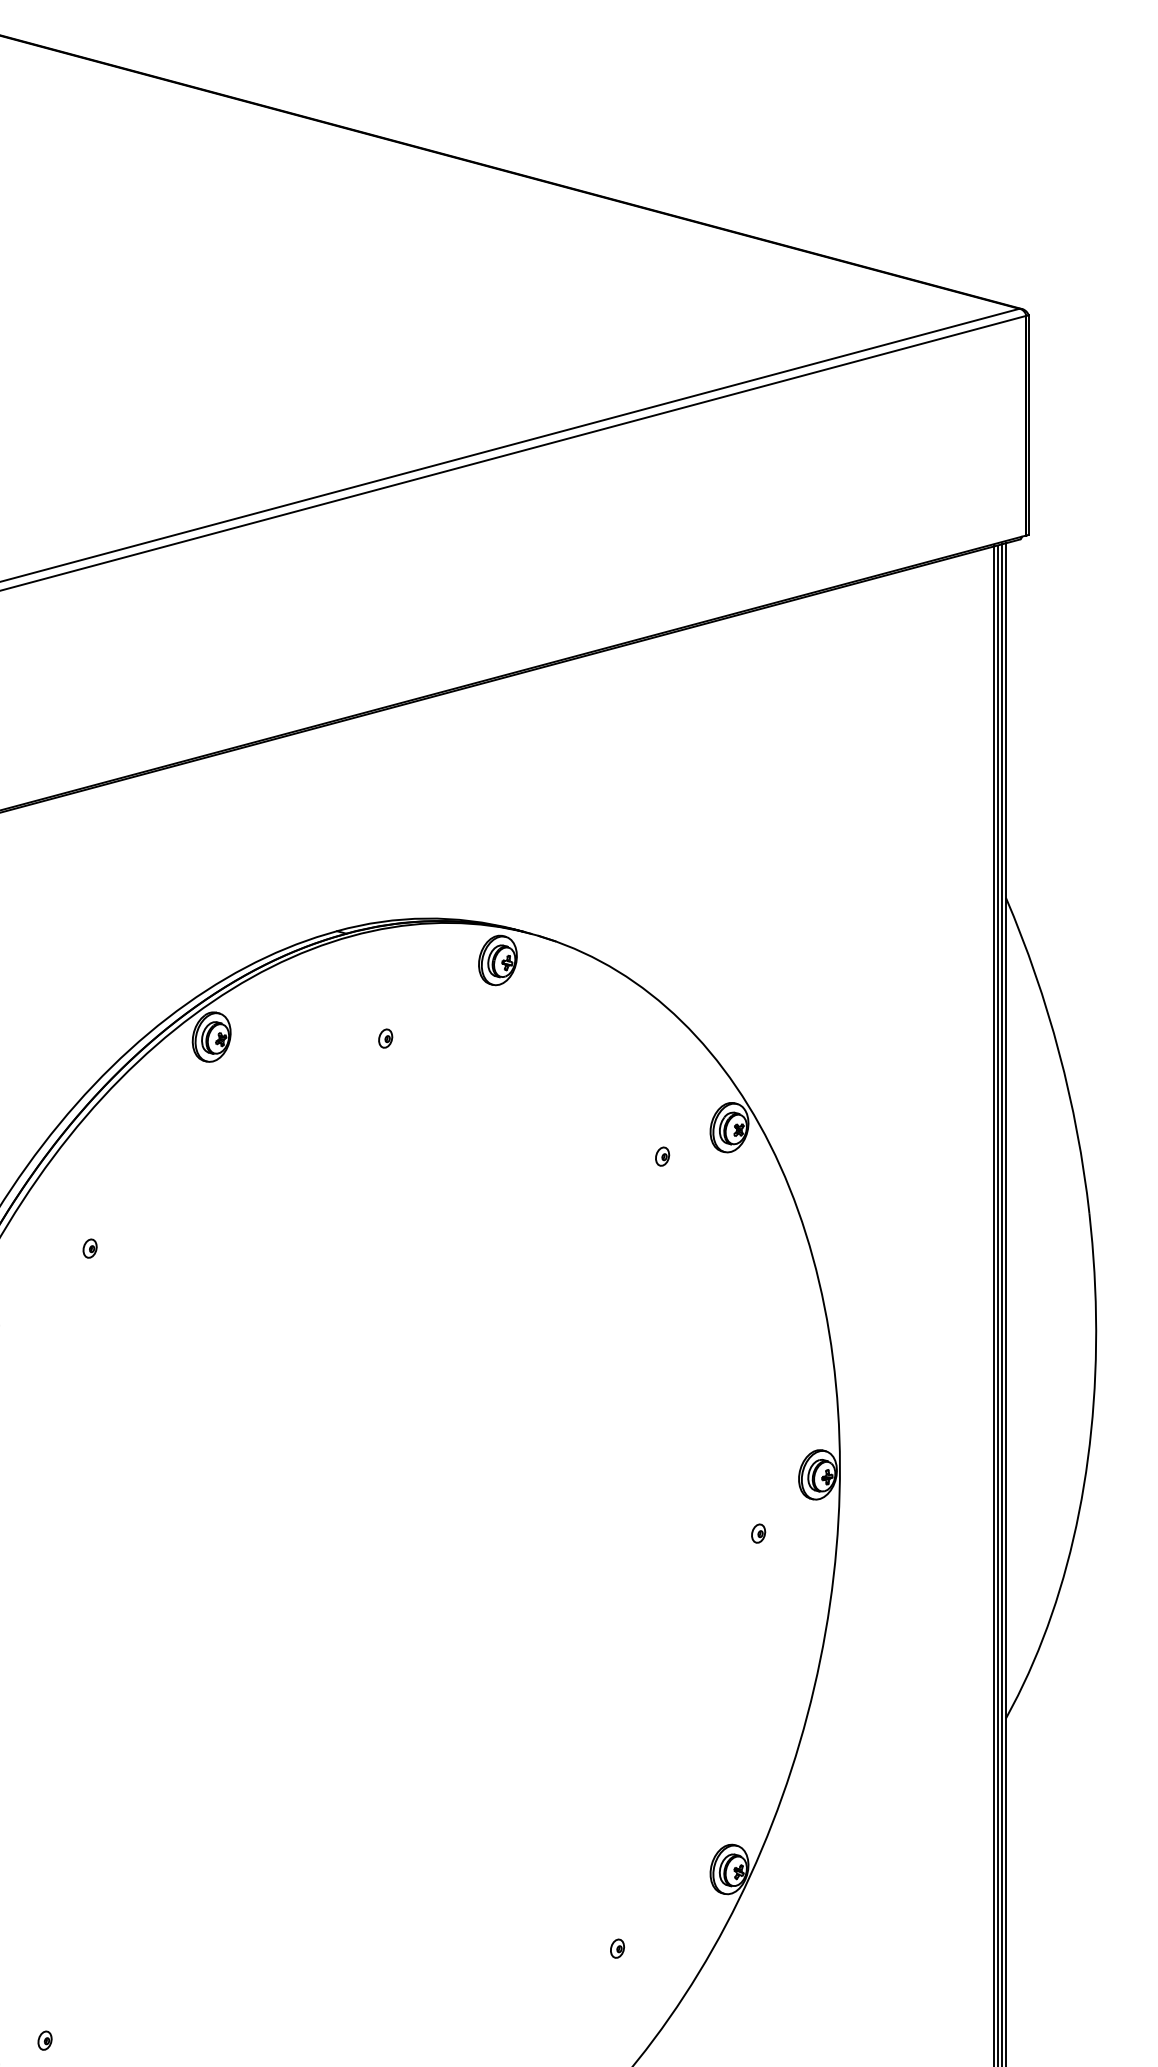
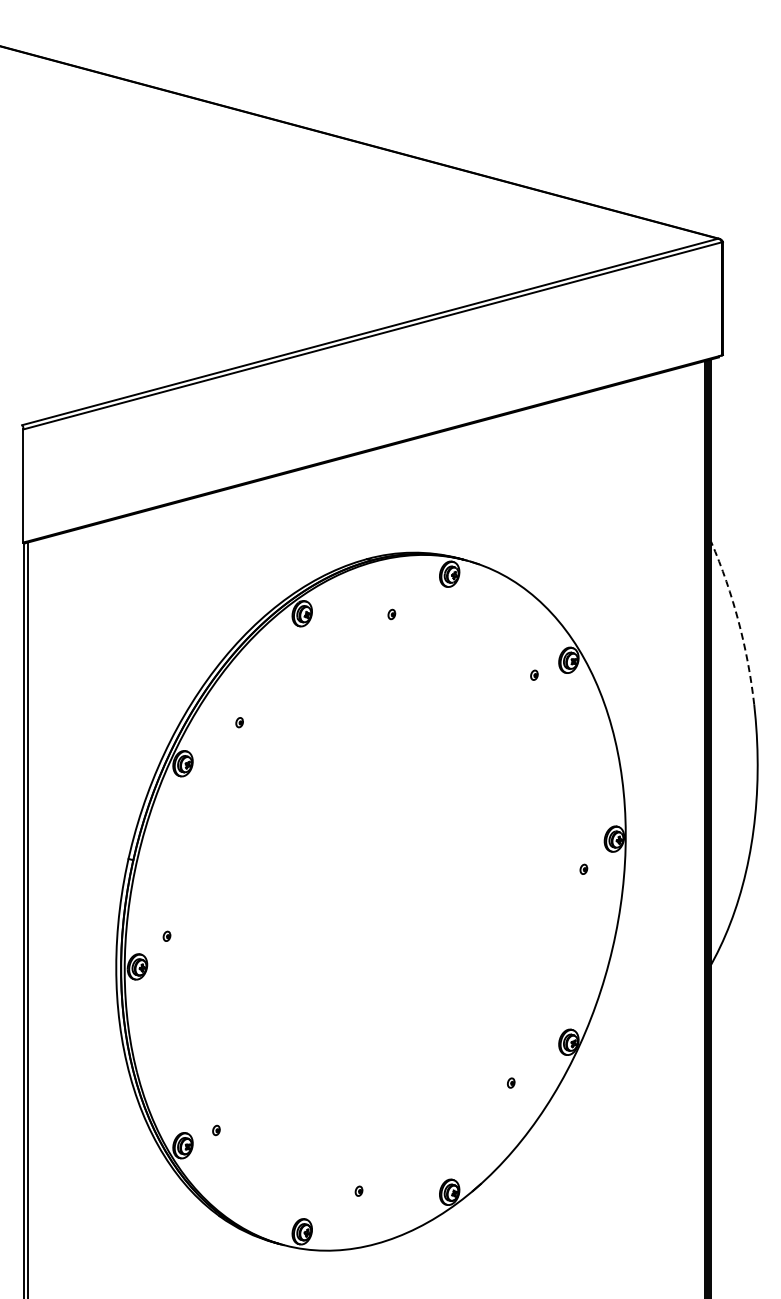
arc: (1058, 1052) -> (738, 621), solid -> dashed

